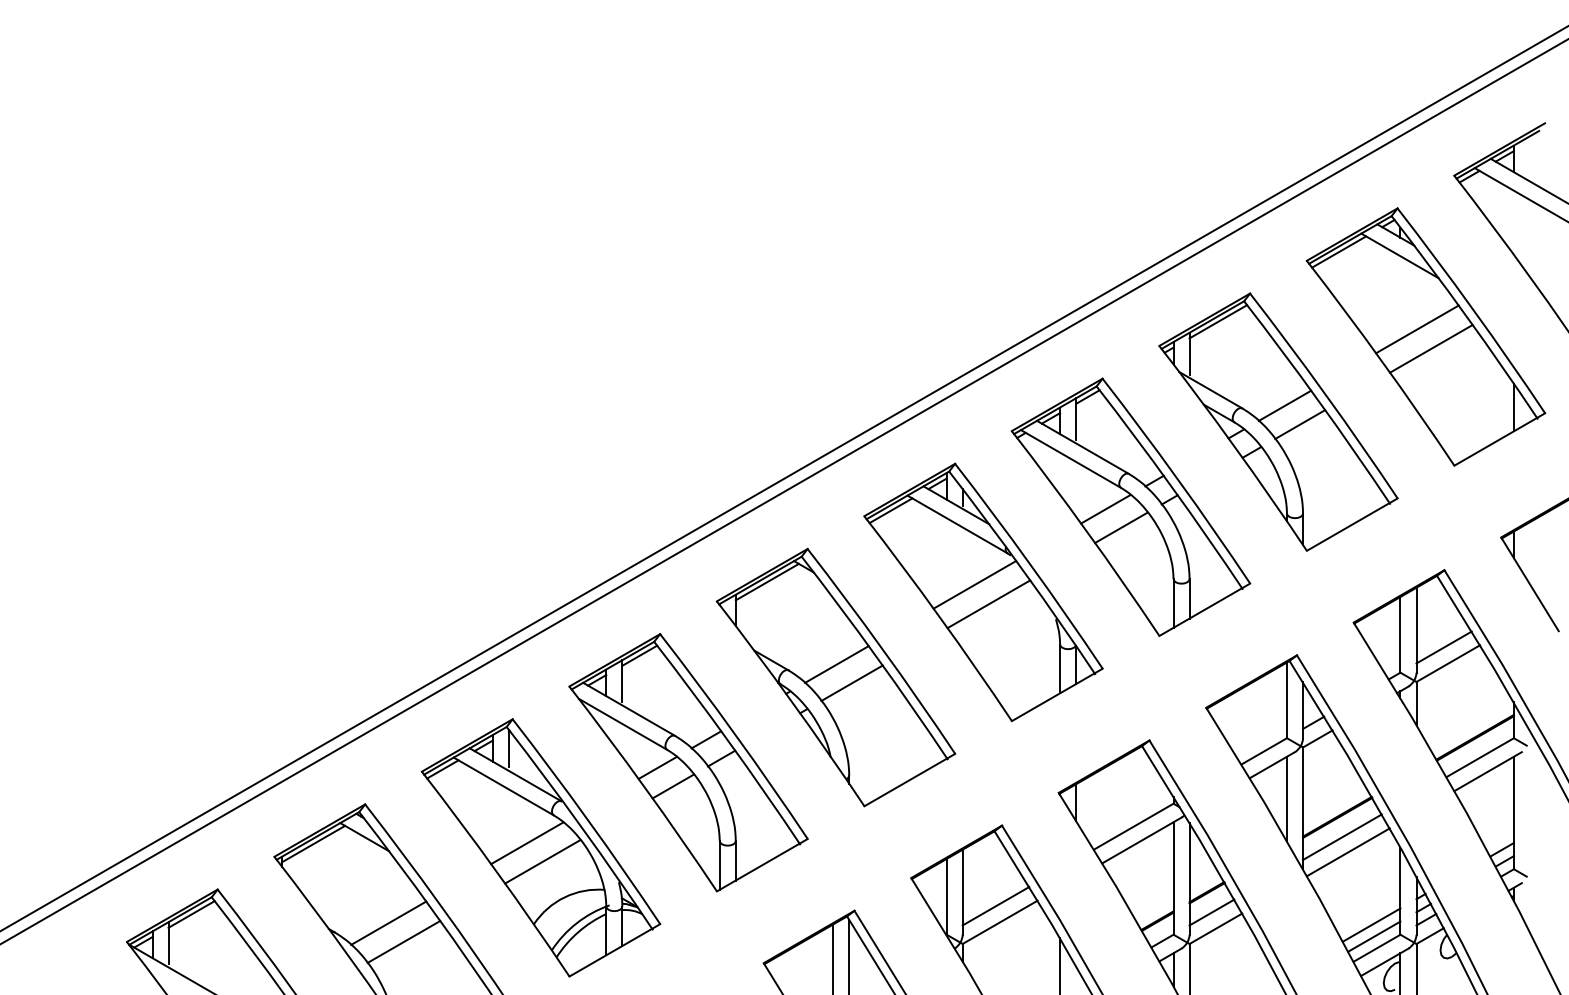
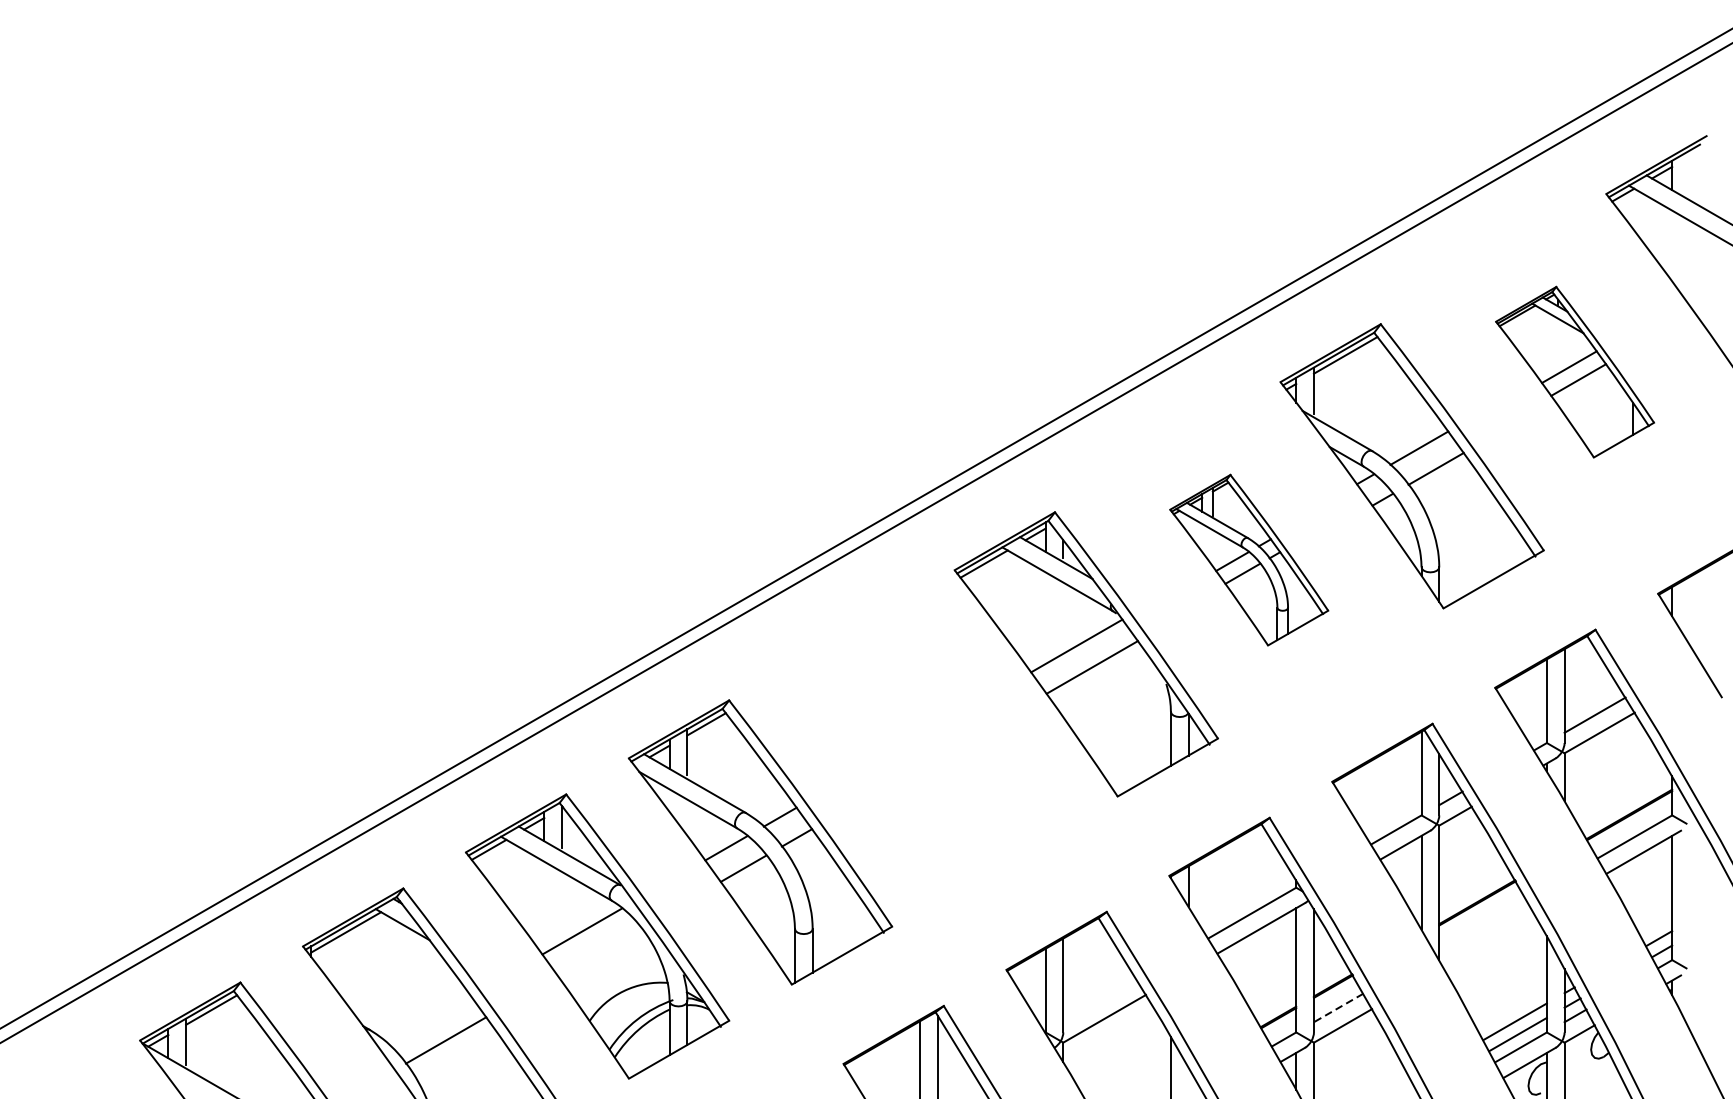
part: (1425, 336) -> (1574, 371), size x0.6
part: (1130, 506) -> (1248, 559), size x0.6
part: (835, 677) -> (922, 748), removed
line: (1342, 836) -> (1482, 923), removed
line: (1348, 852) -> (1489, 941), removed
line: (542, 861) -> (599, 951), removed
line: (995, 905) -> (1099, 1000), removed
line: (1211, 912) -> (1338, 1007), solid -> dashed
line: (388, 922) -> (429, 1018), removed

